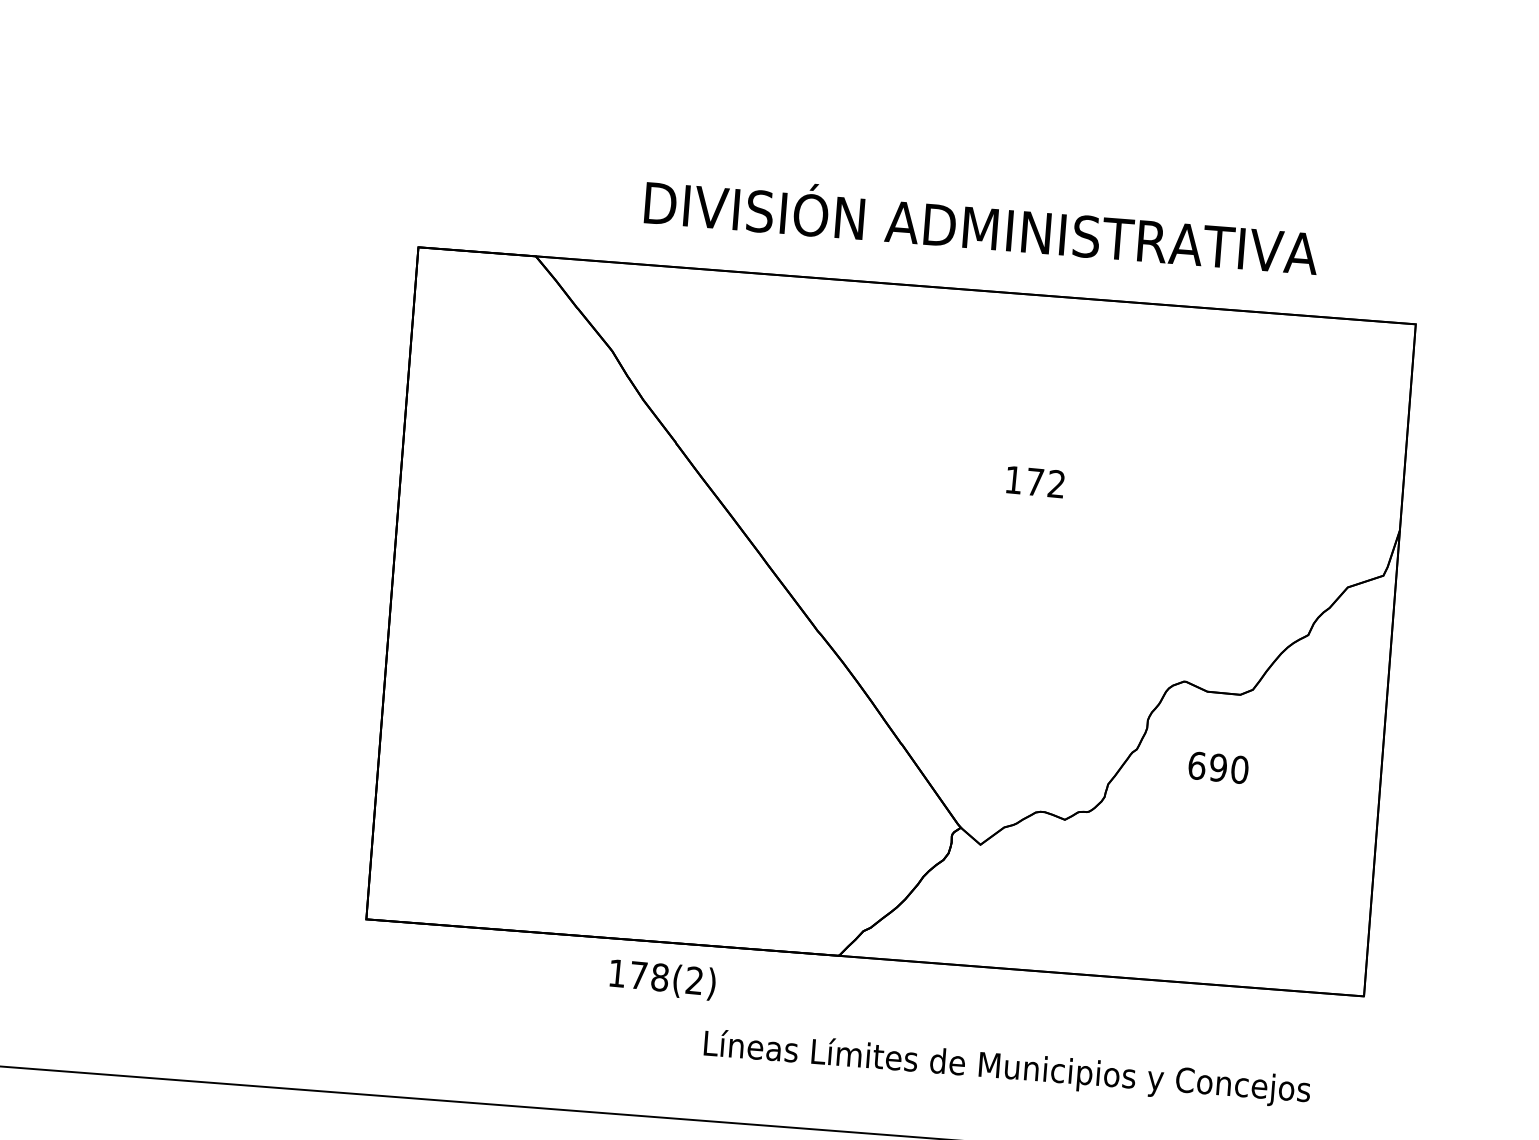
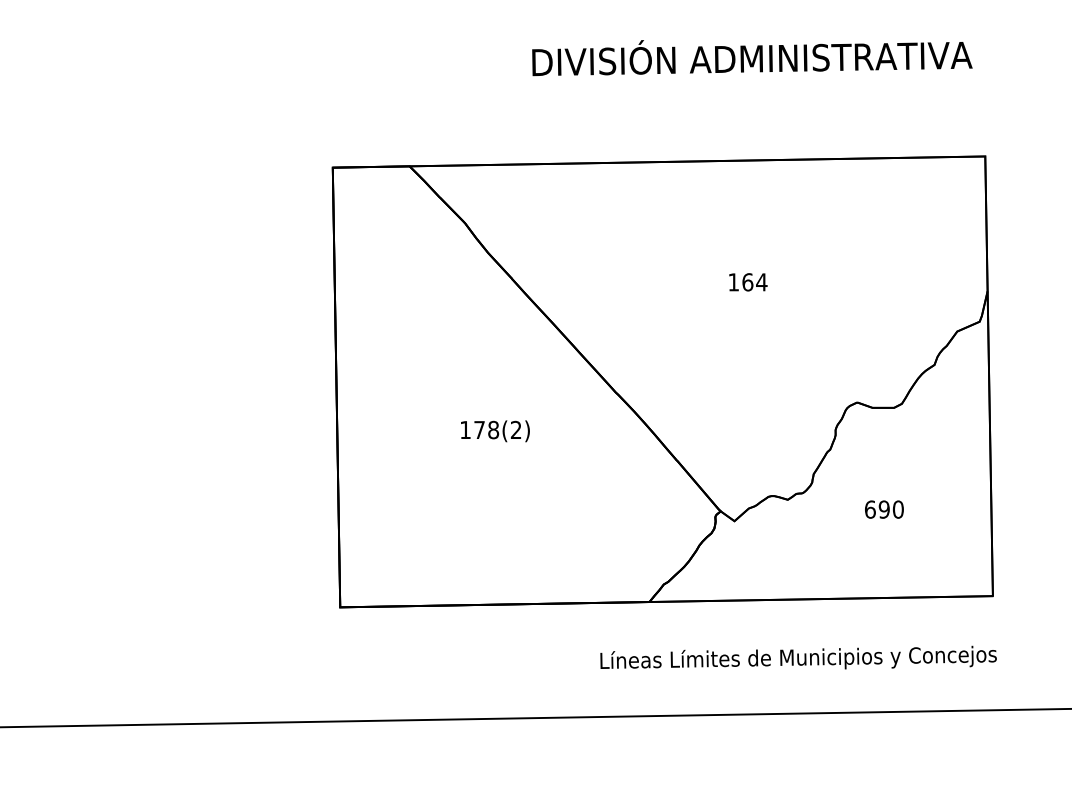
text: (981, 227) -> (752, 58), moved
text: (1045, 483) -> (754, 282), 172 -> 164
text: (1218, 767) -> (884, 509), moved
text: (662, 979) -> (495, 431), moved
text: (1007, 1066) -> (798, 657), moved

